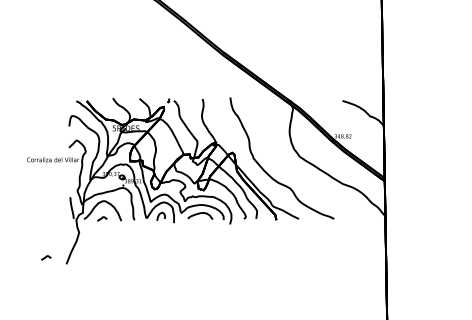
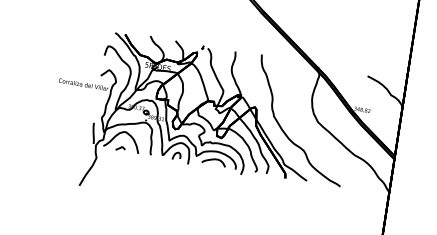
part: (46, 257) -> (61, 176), removed

